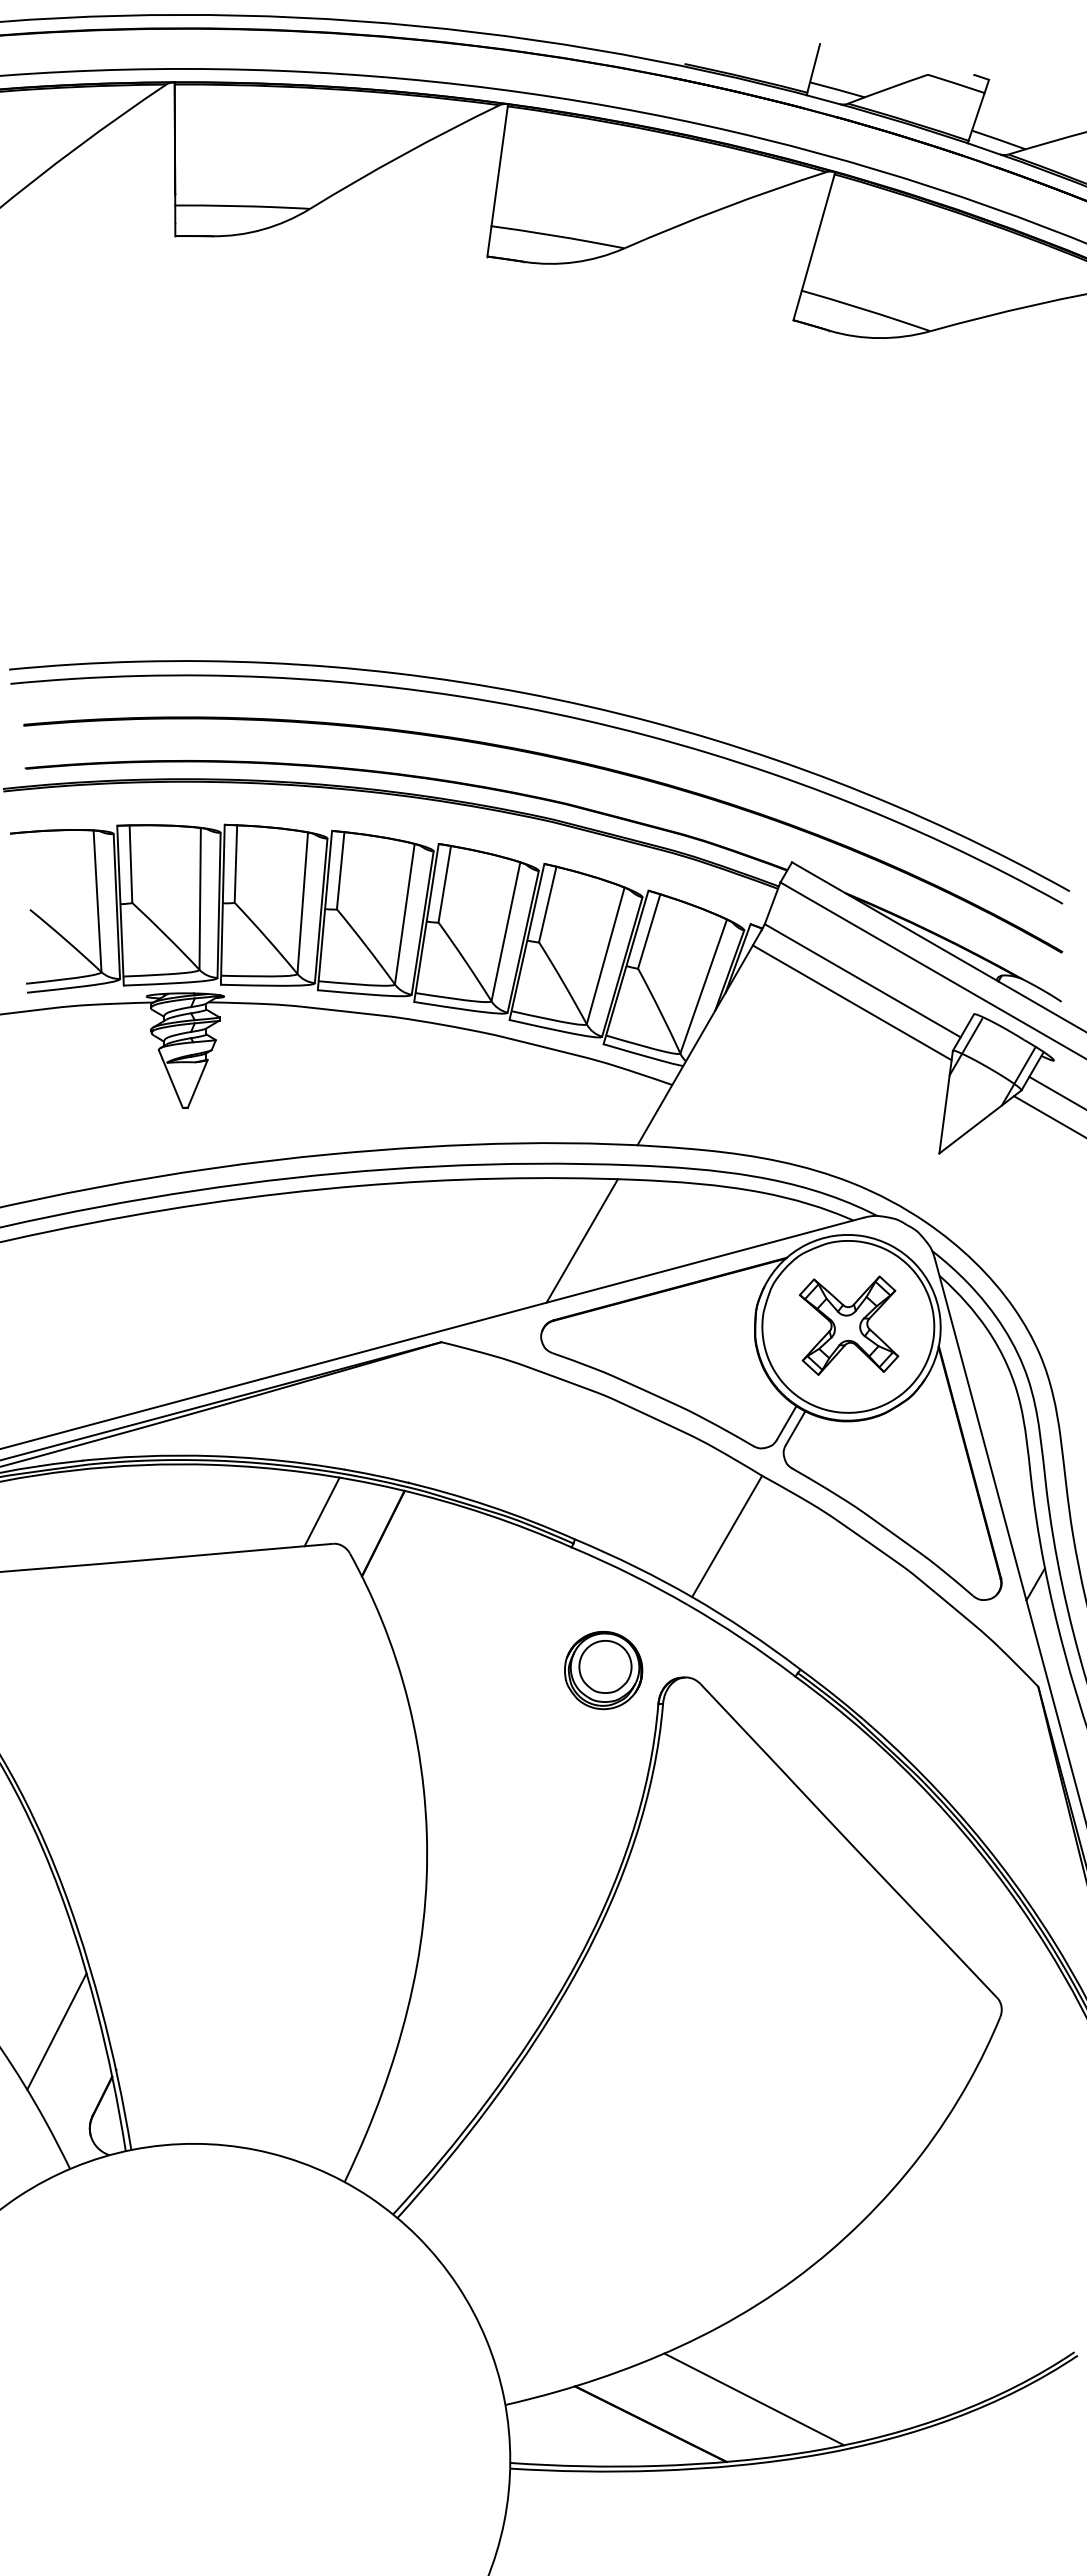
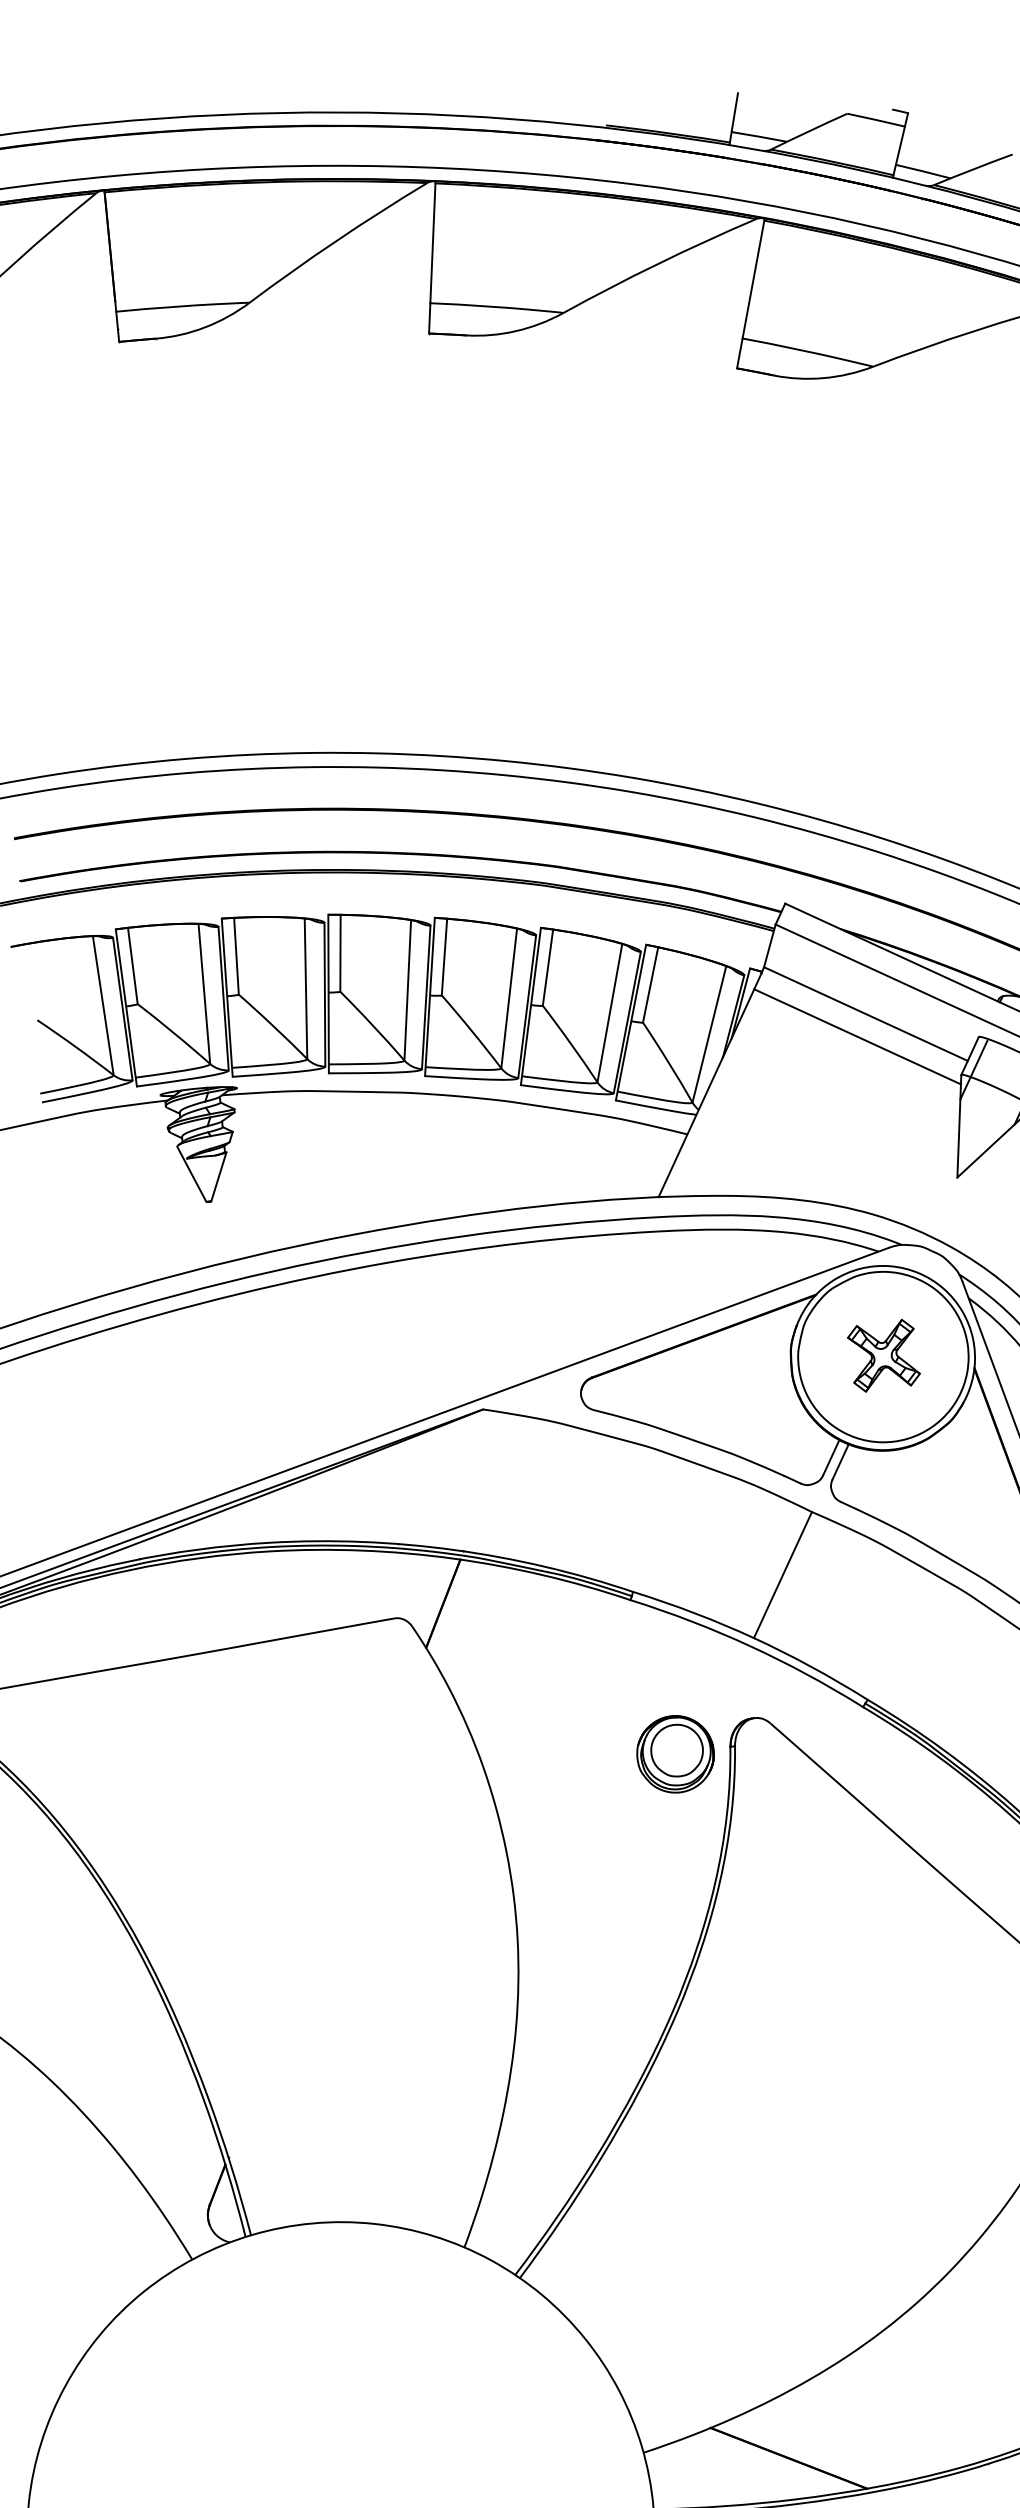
line: (581, 1240) -> (612, 1296), removed
part: (848, 1325) -> (883, 1355), size x0.7
line: (321, 1511) -> (380, 1587), removed
part: (603, 1670) -> (675, 1754), moved
line: (56, 2031) -> (166, 2125), removed
line: (754, 2399) -> (888, 2424), removed

